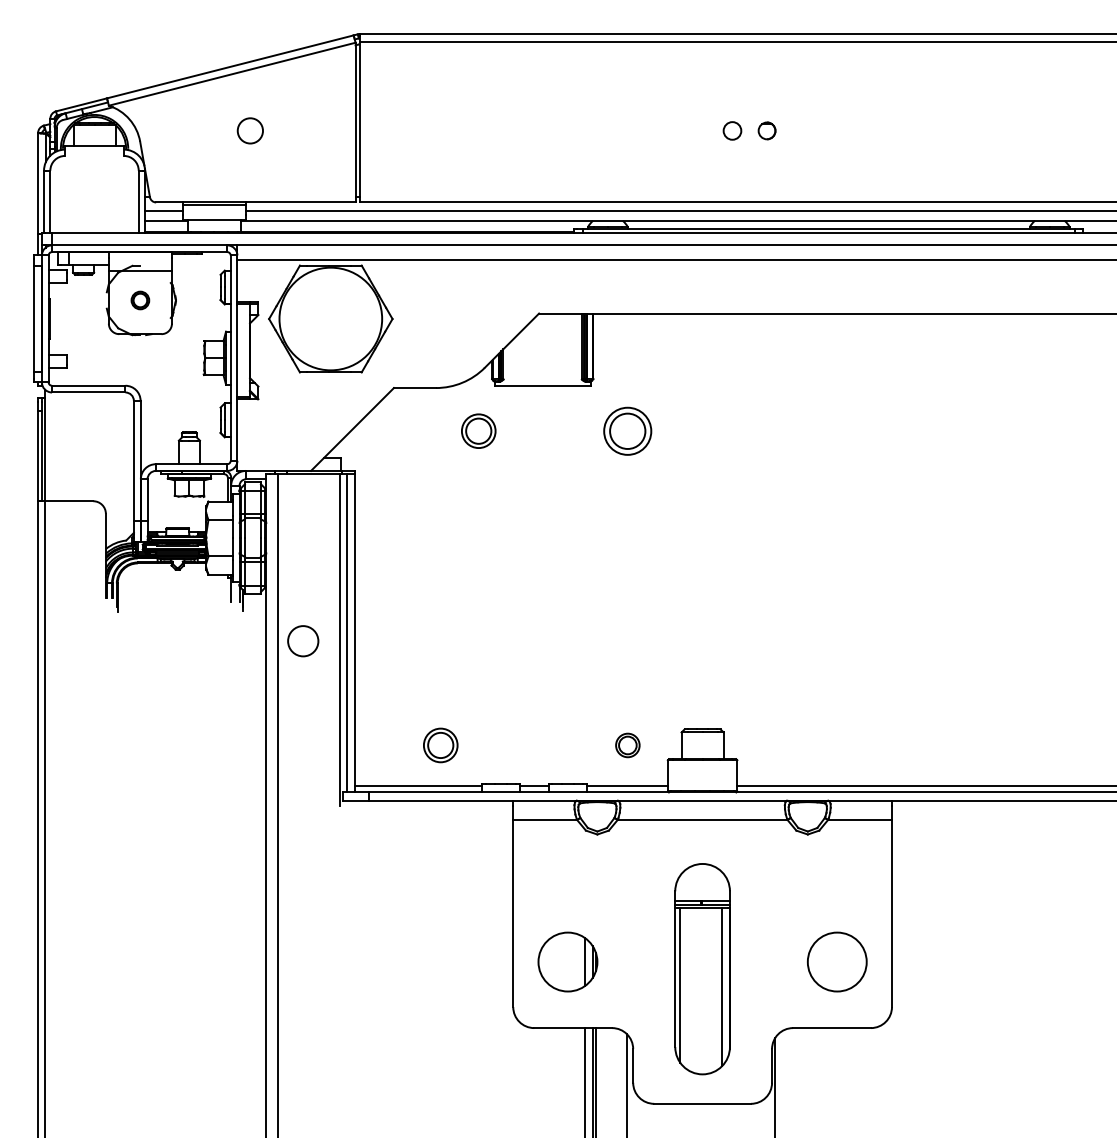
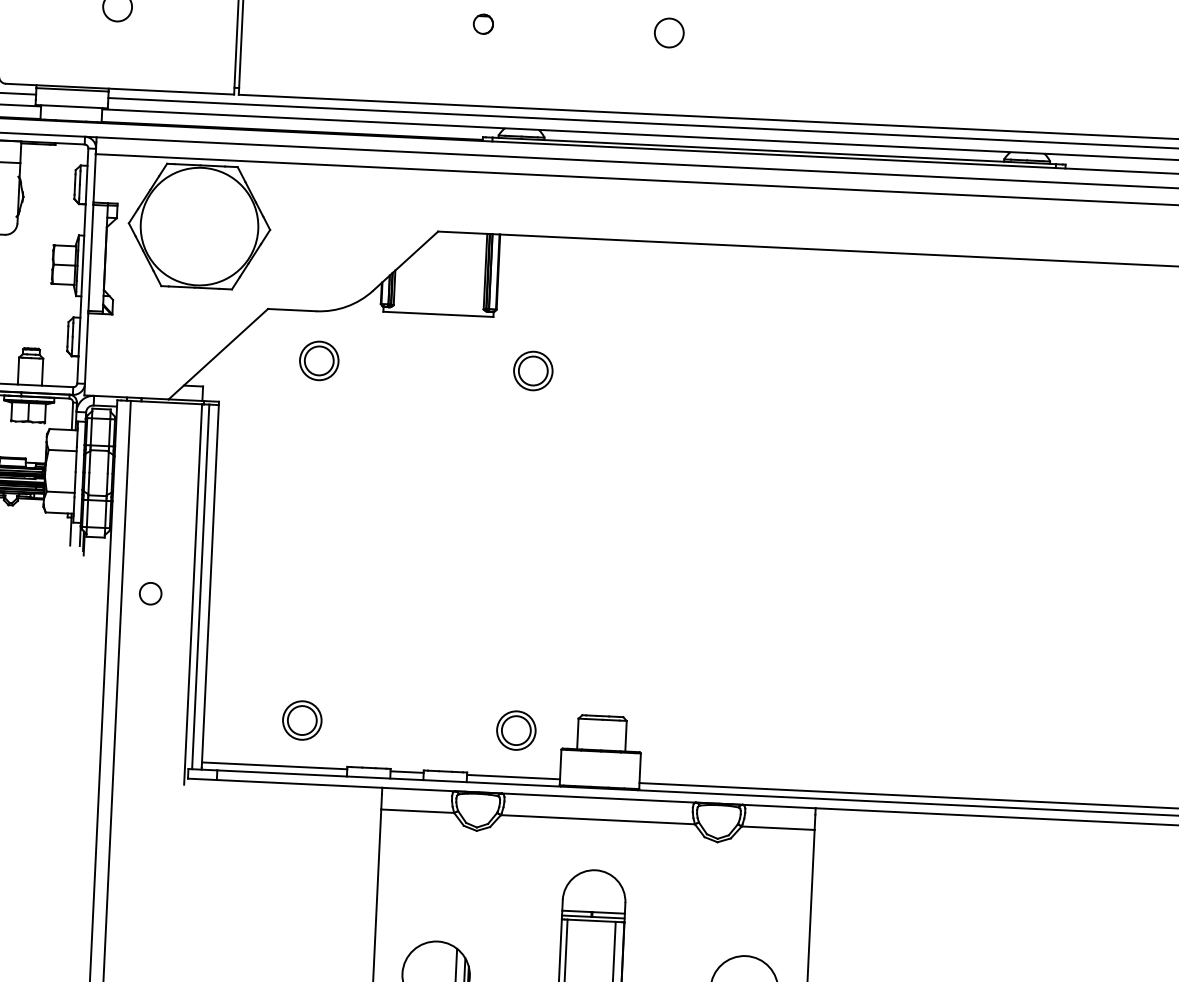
circle: (732, 130) -> (669, 32), size x1.43
part: (766, 130) -> (482, 23), moved
part: (478, 430) -> (319, 360), moved
part: (627, 430) -> (533, 370), size x0.71
circle: (303, 640) -> (150, 593), size x0.62
part: (627, 745) -> (516, 730), size x1.43

